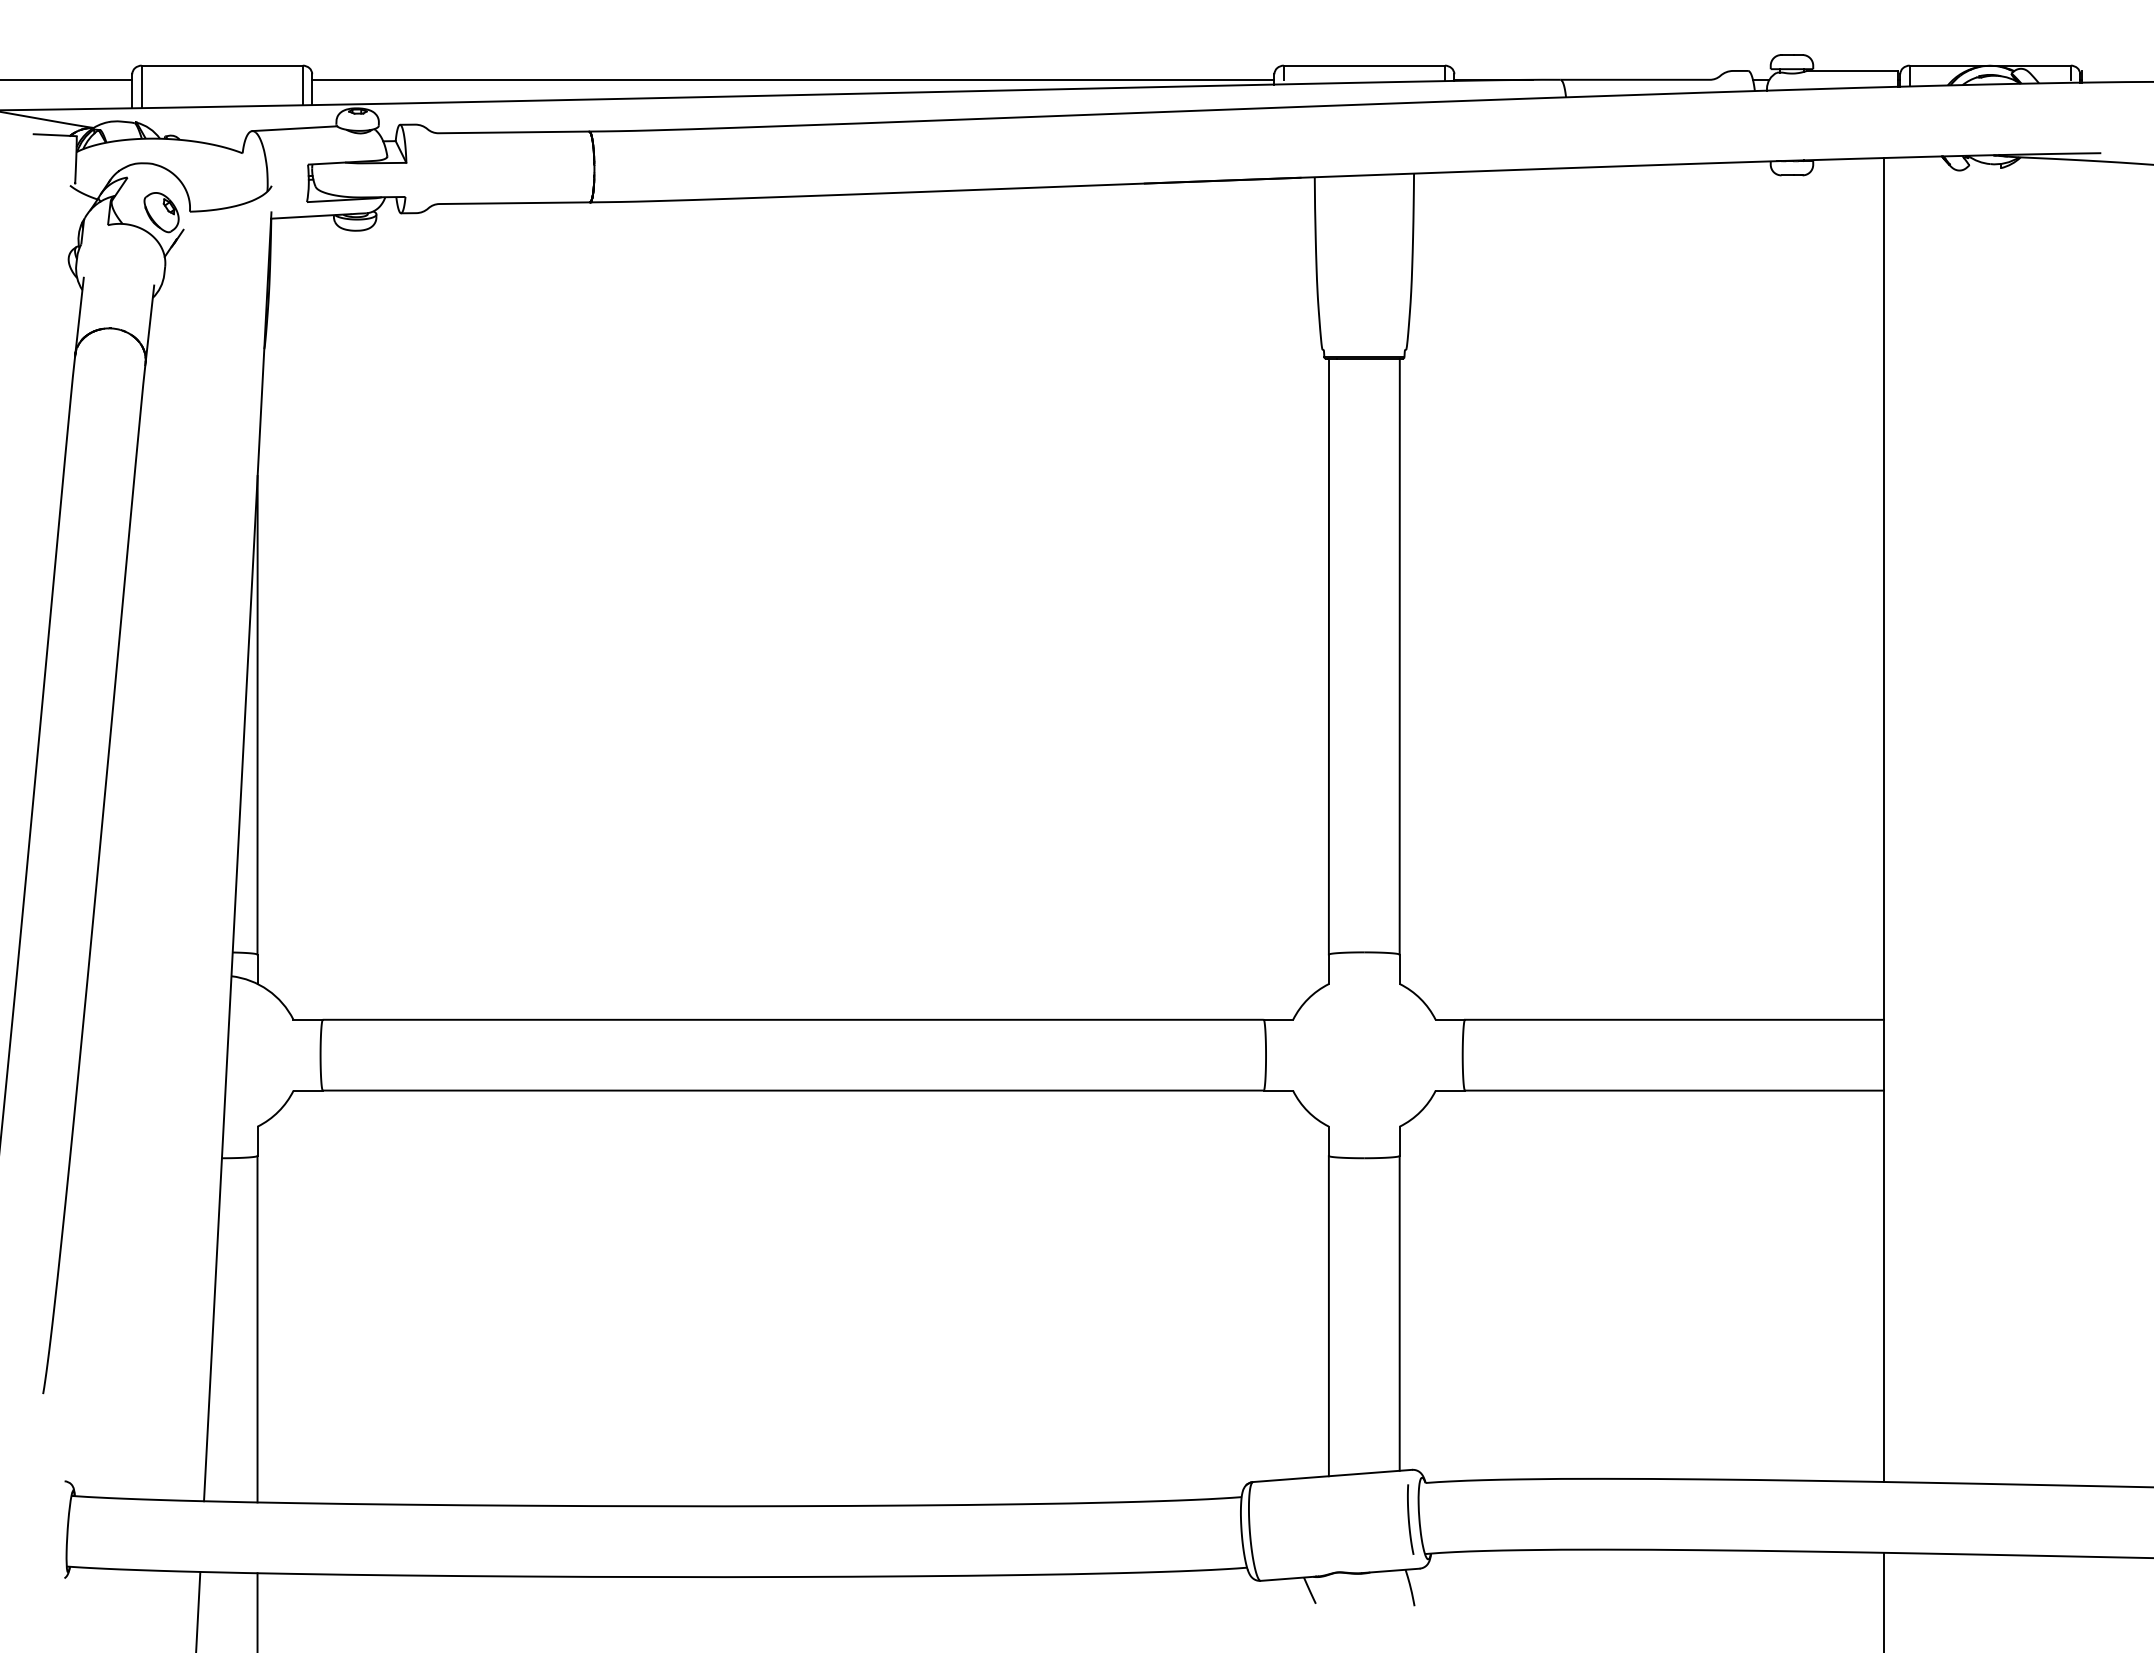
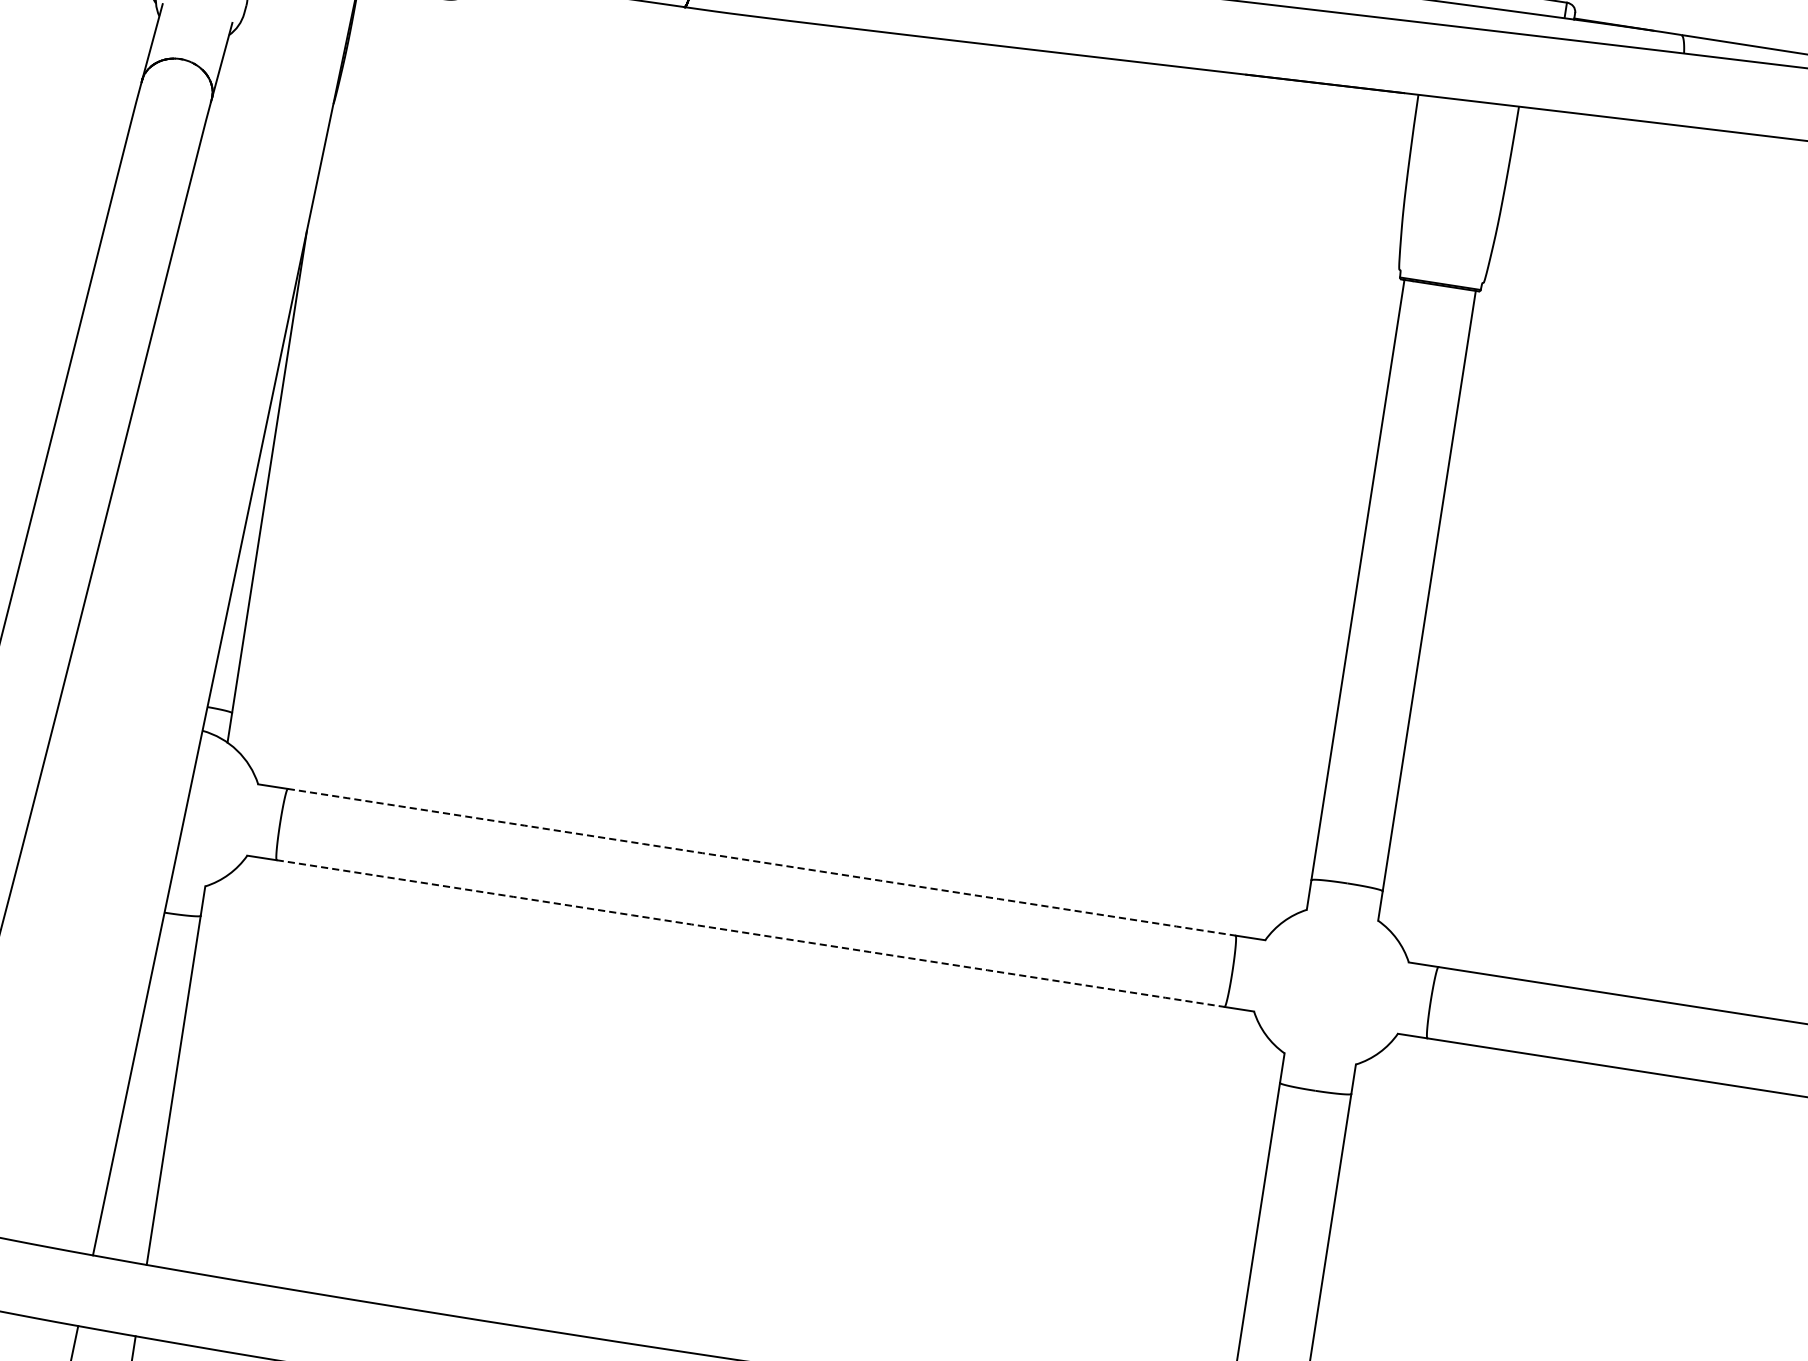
arc: (793, 1019) -> (761, 862), solid -> dashed
arc: (793, 1090) -> (750, 933), solid -> dashed

